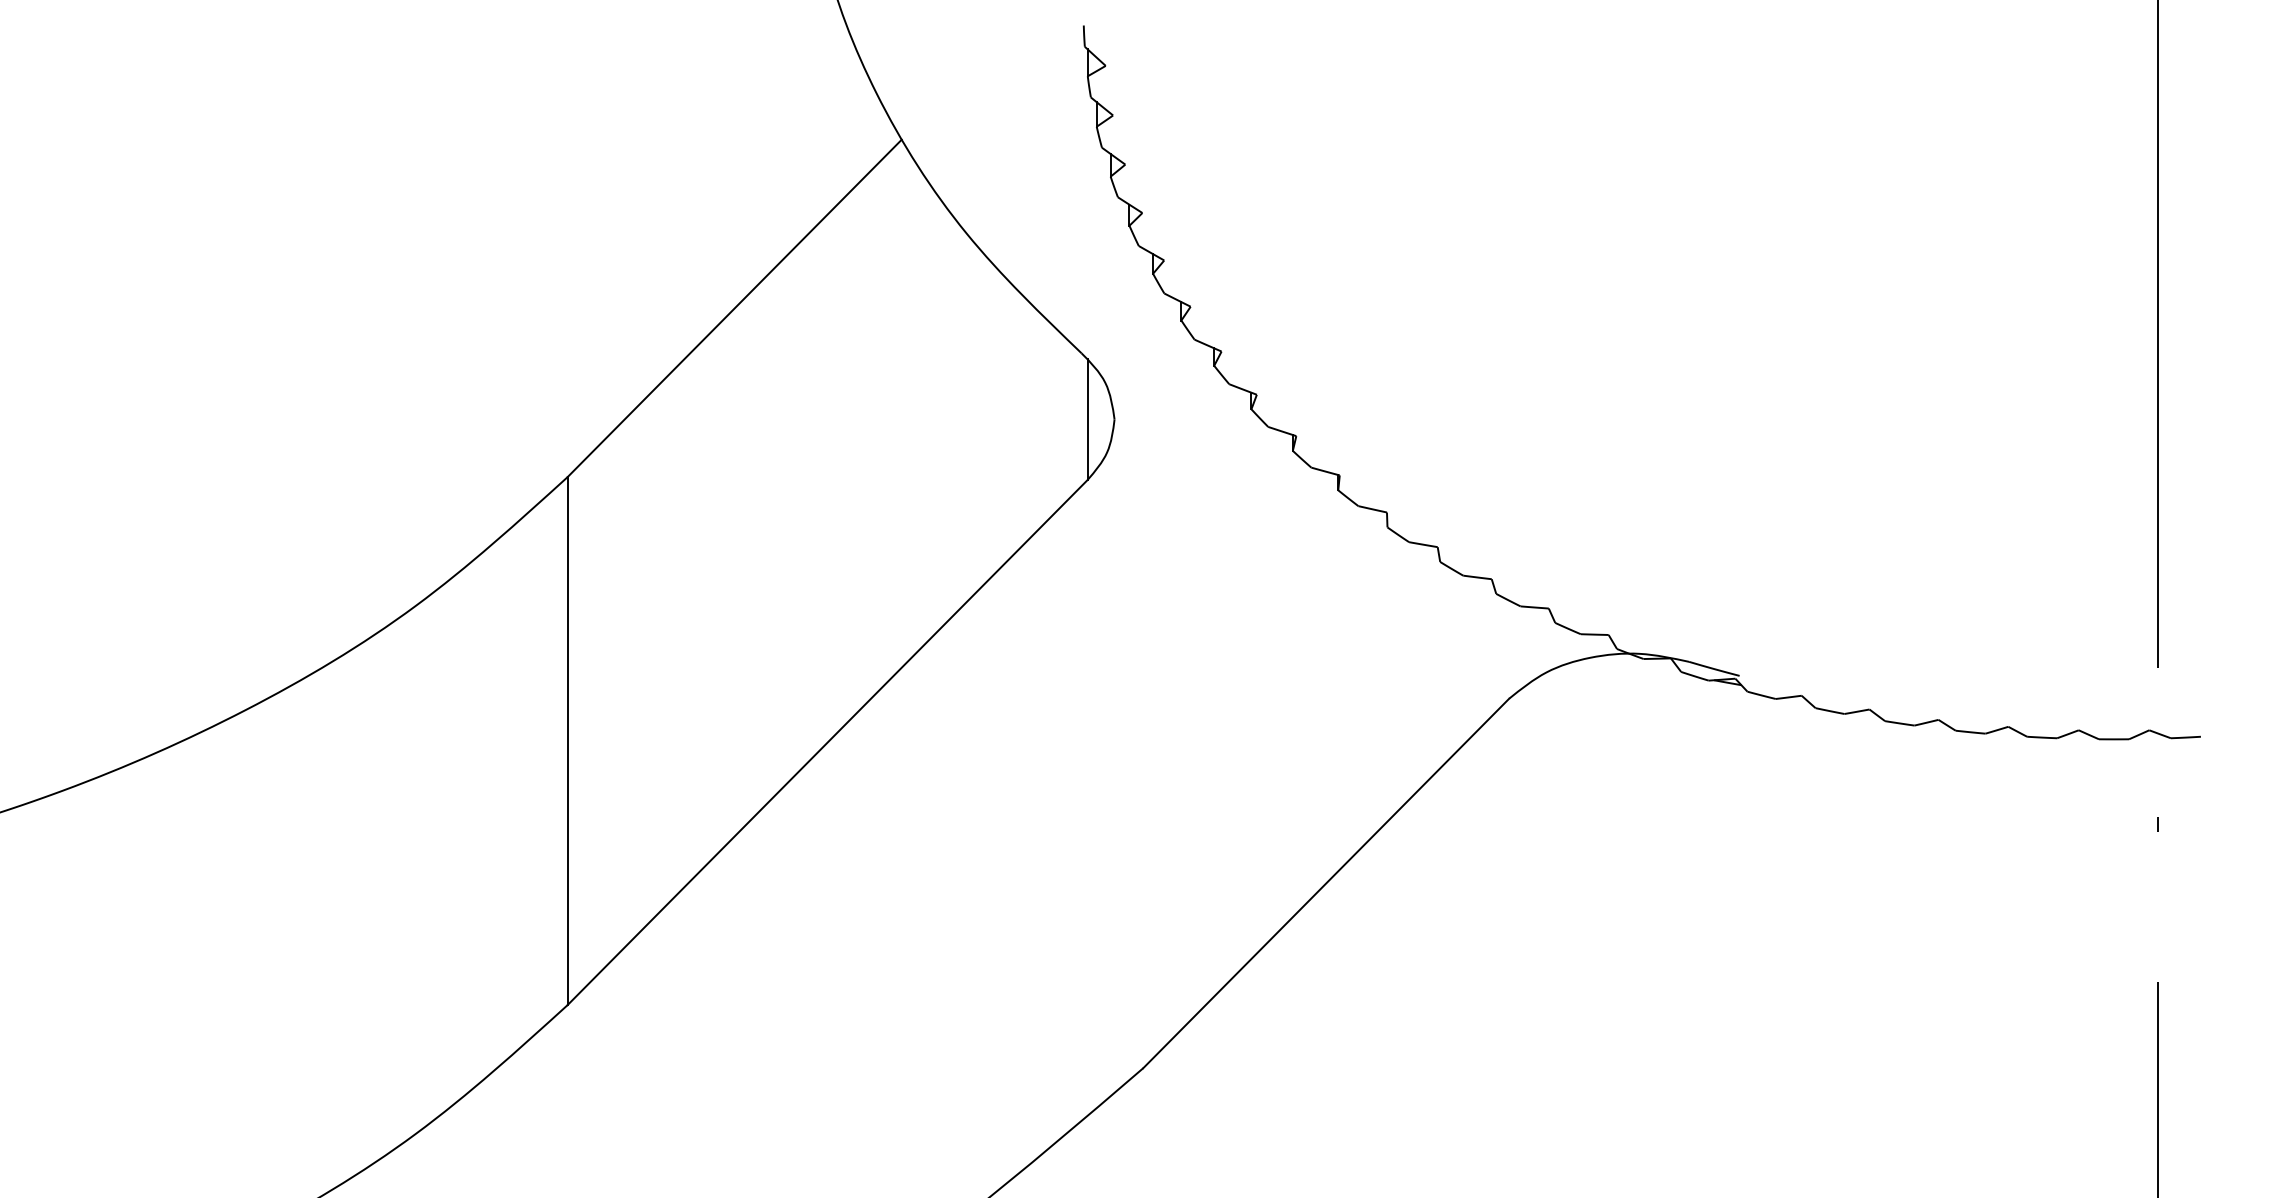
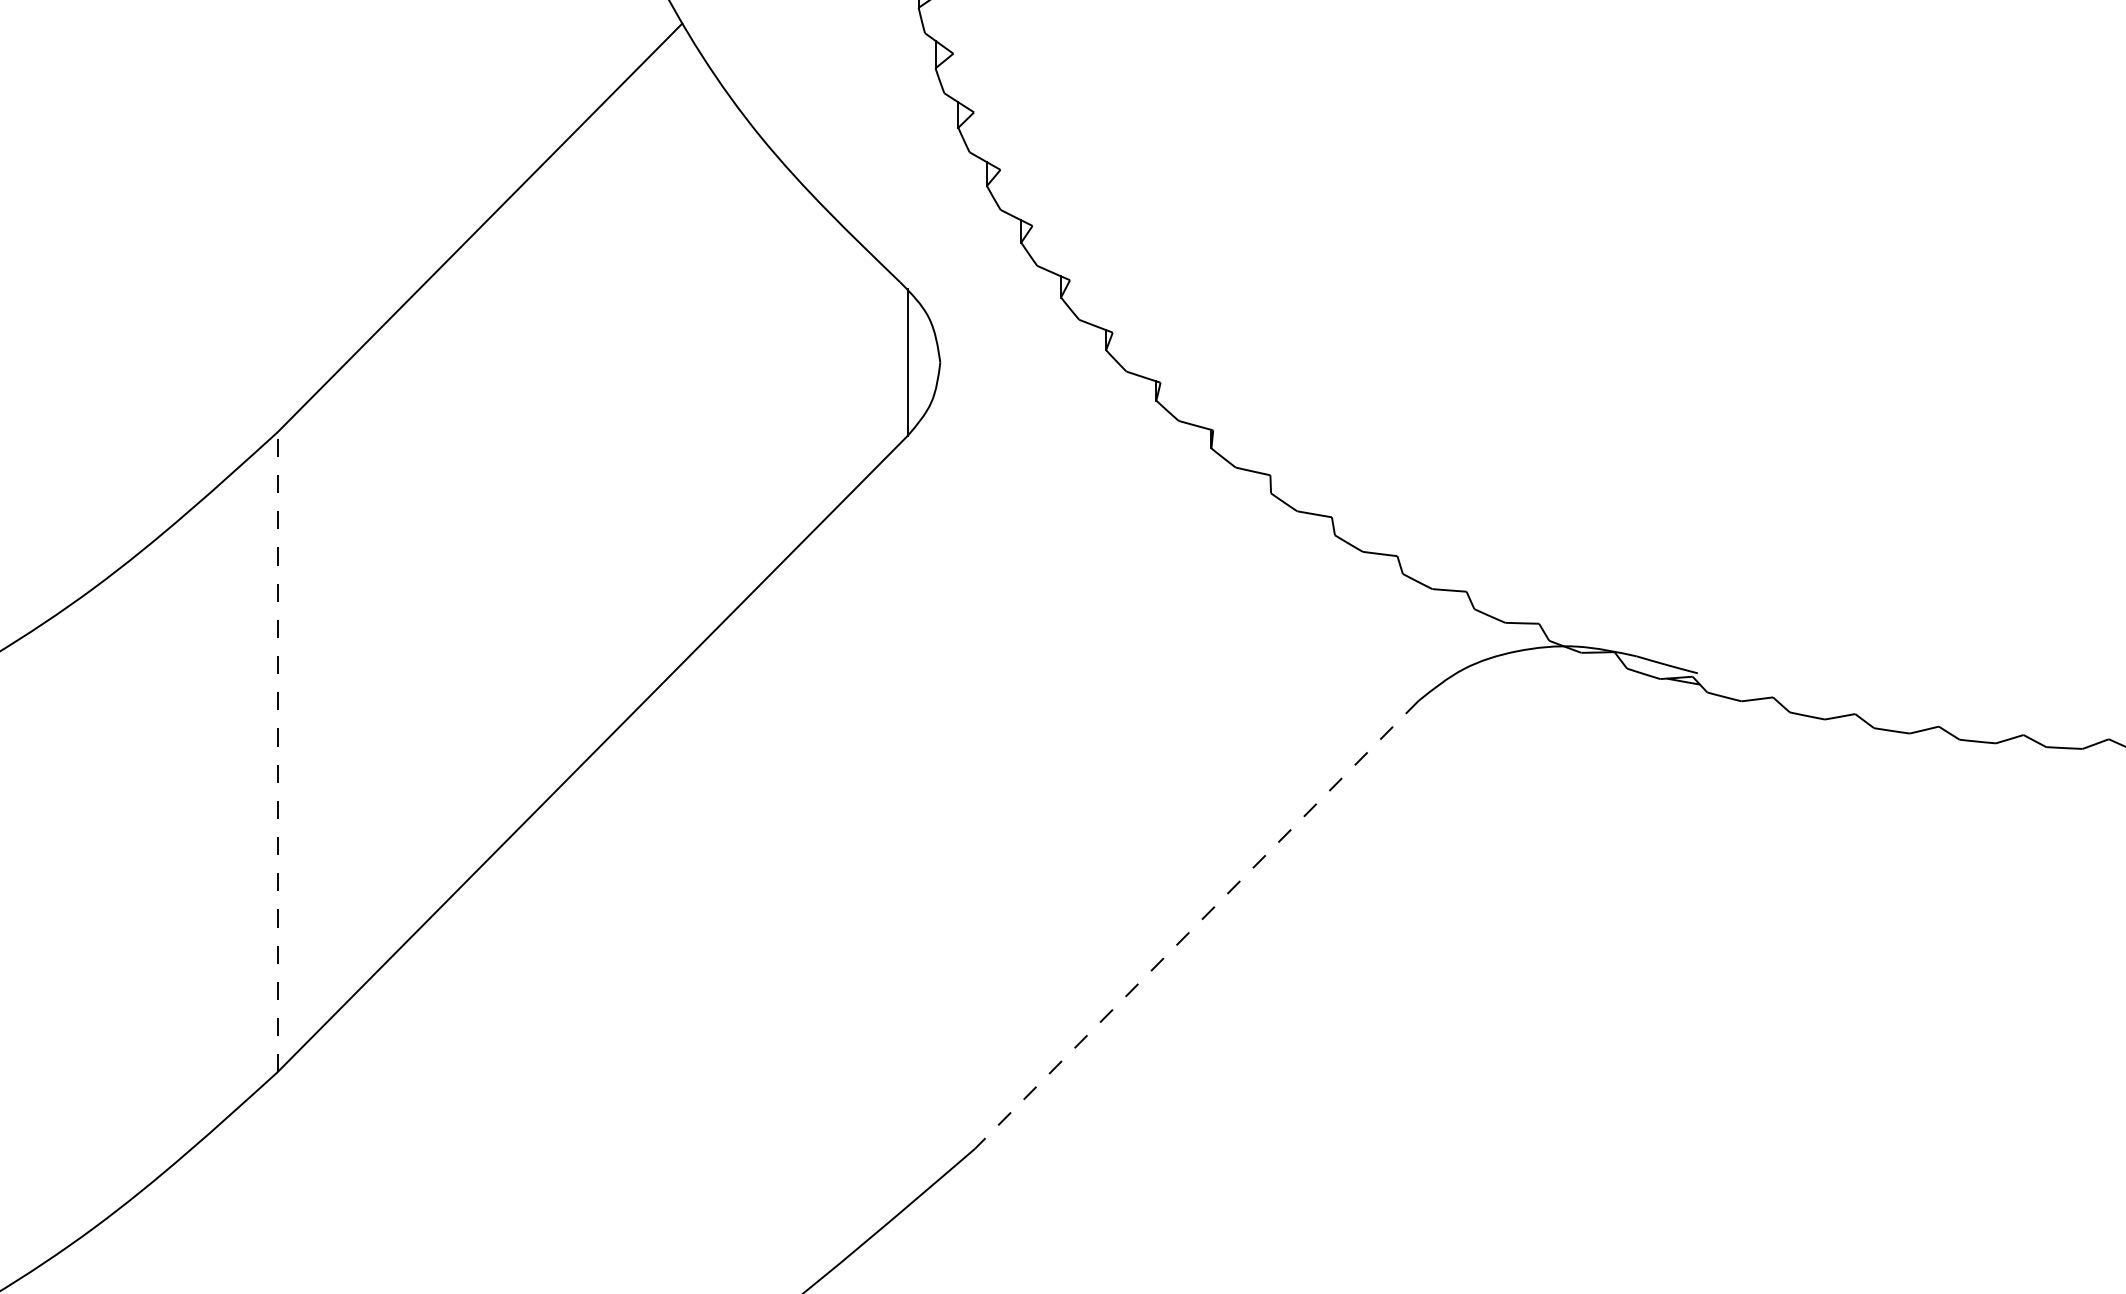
line: (567, 740) -> (277, 751), solid -> dashed
line: (1326, 883) -> (1197, 924), solid -> dashed

